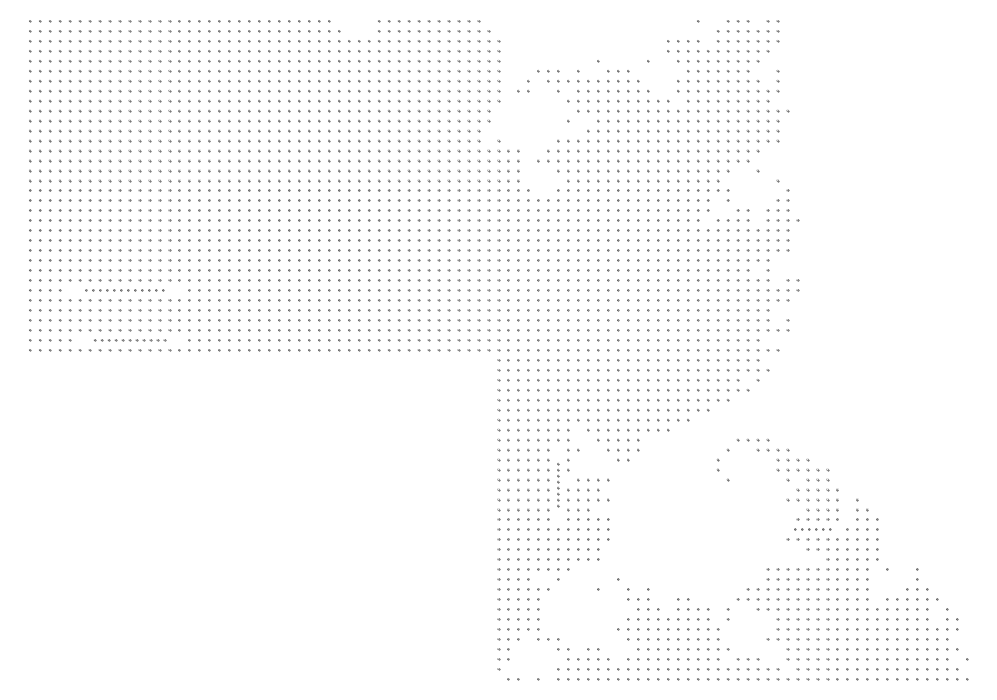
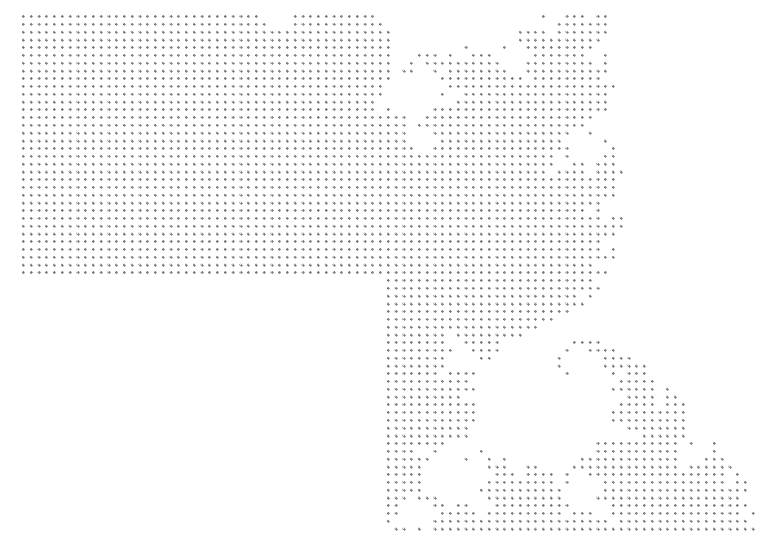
part: (124, 290) -> (96, 226), size x1.43
part: (129, 340) -> (100, 265), size x1.43
part: (558, 484) -> (434, 377), size x1.67
part: (812, 529) -> (632, 412), size x1.43

